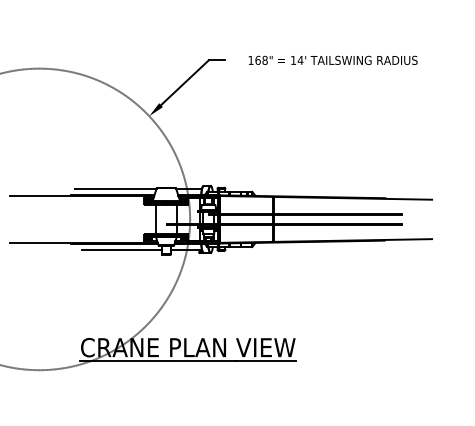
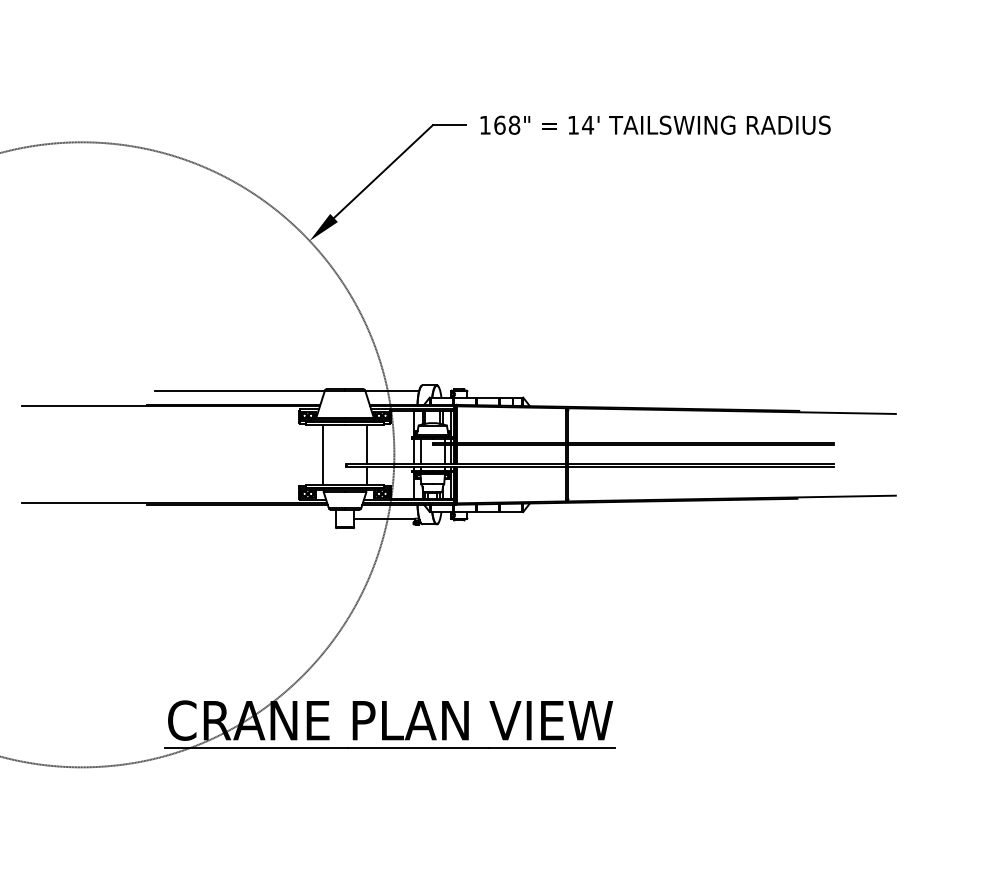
text: (332, 59) -> (654, 123), moved
line: (121, 250) -> (252, 519), removed

